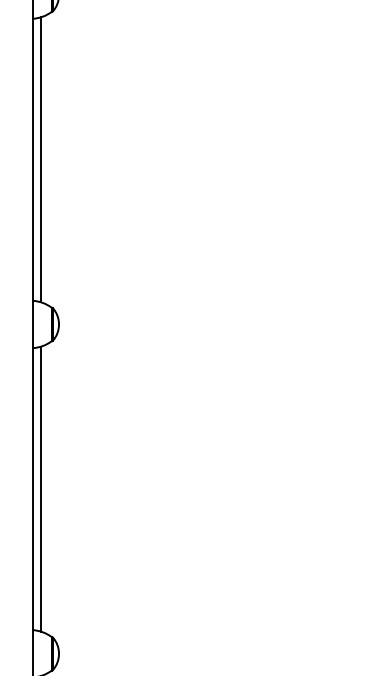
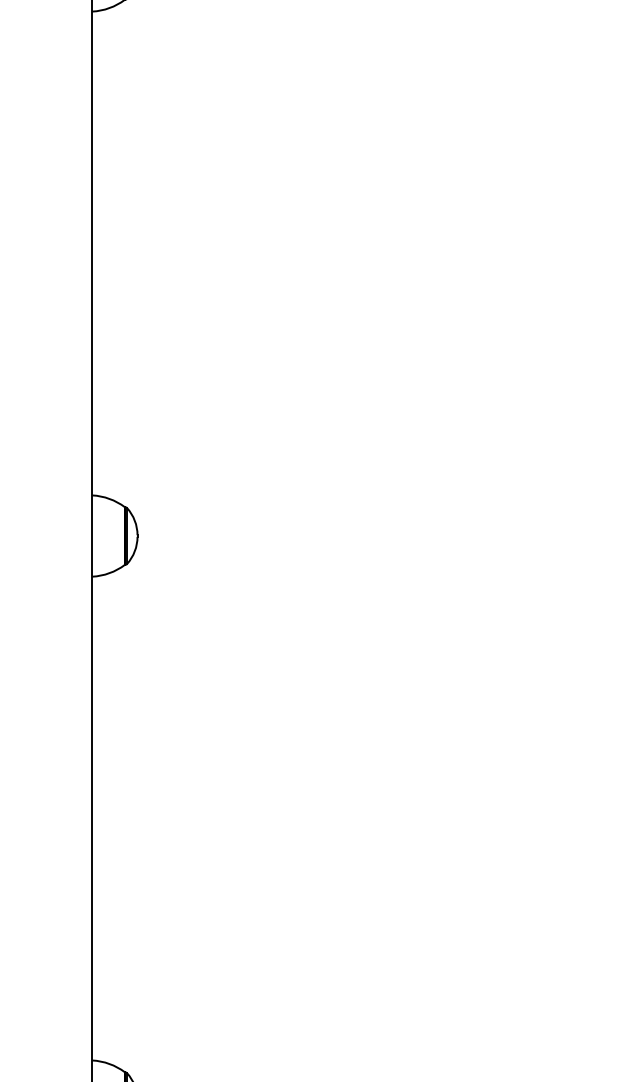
line: (40, 159) -> (105, 252), removed
line: (40, 488) -> (105, 817), removed

